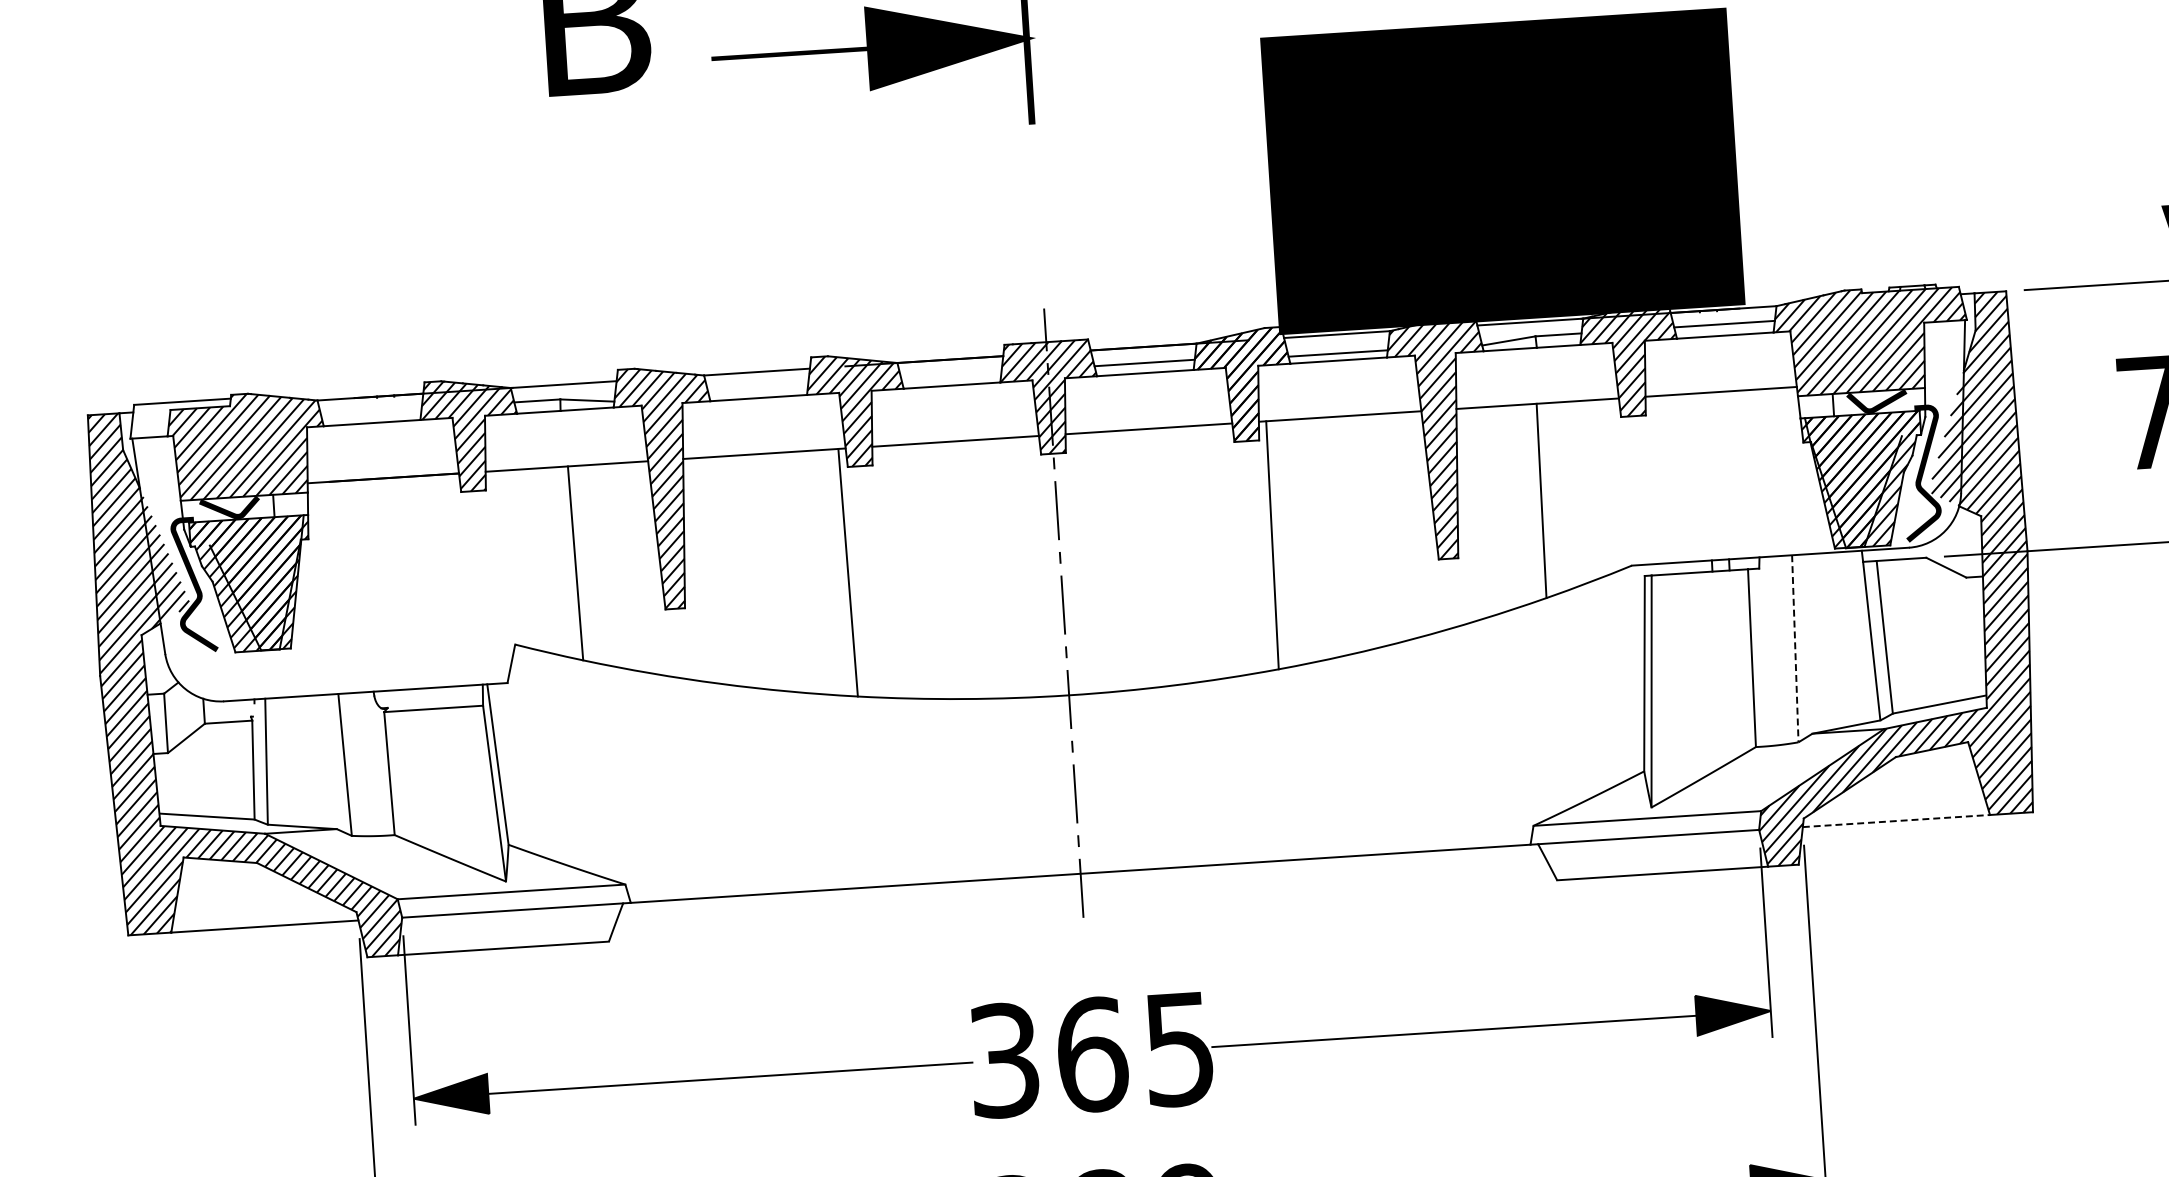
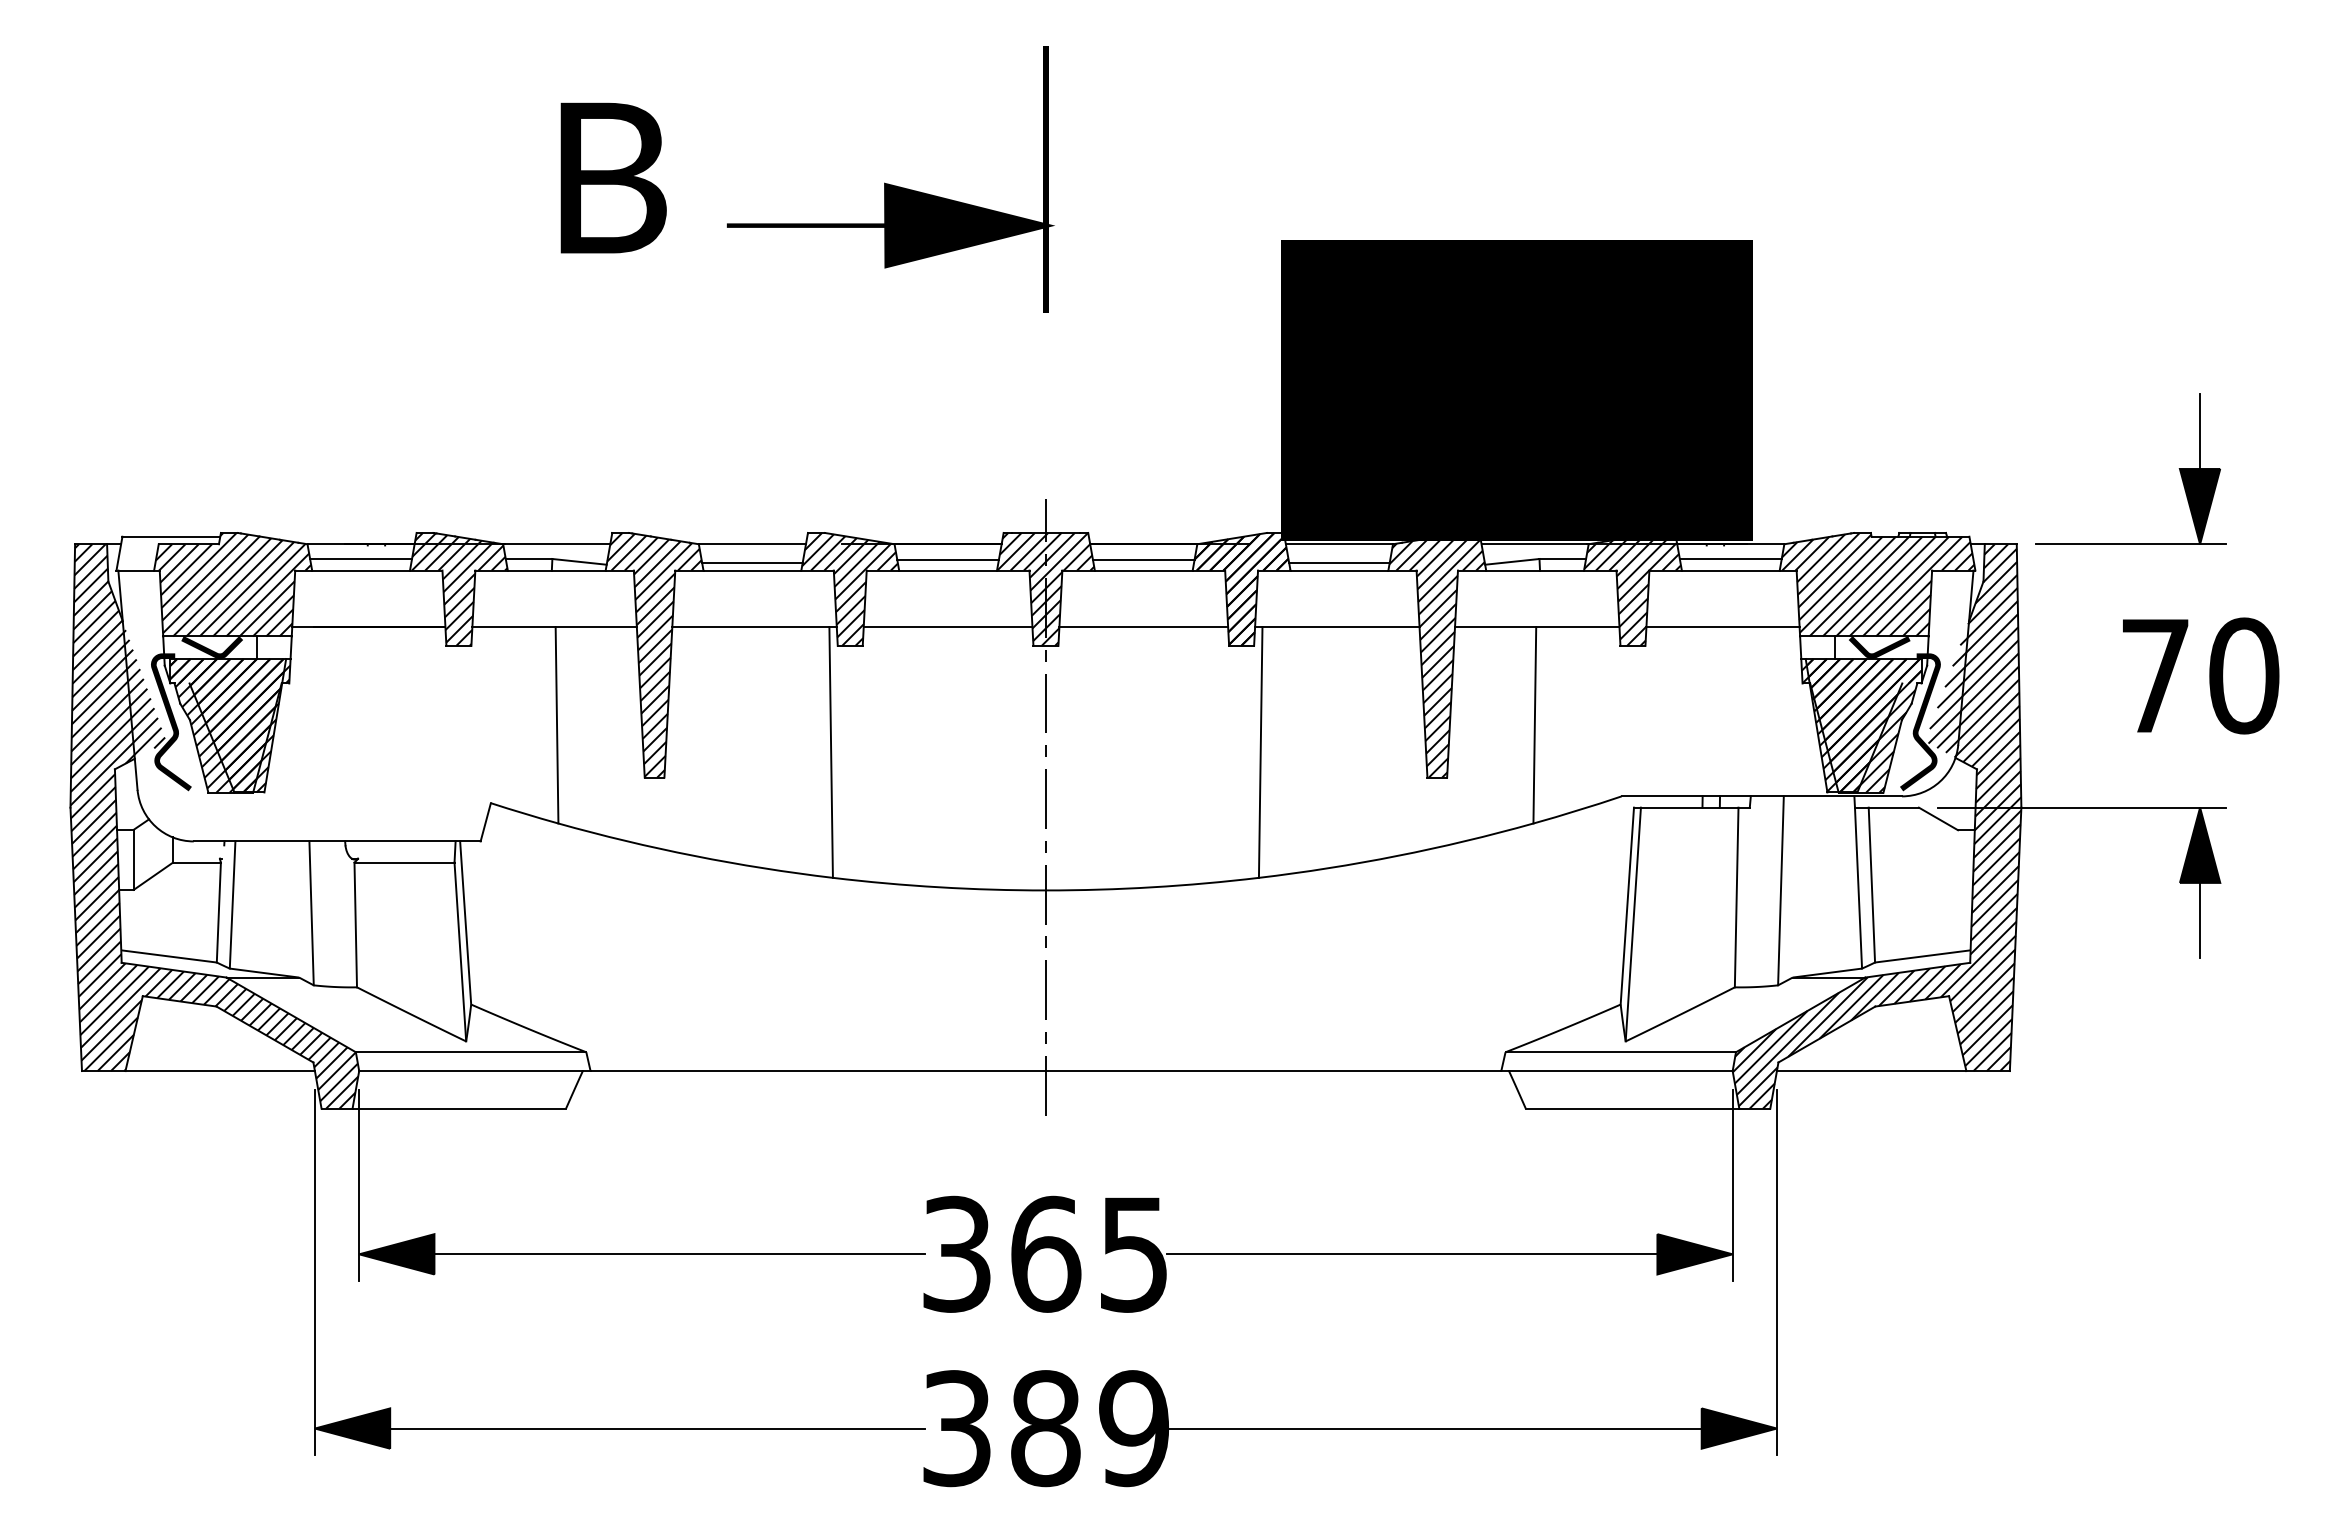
line: (950, 375) -> (947, 560), added
line: (758, 391) -> (752, 563), added
line: (371, 412) -> (361, 559), added
line: (1794, 648) -> (1780, 890), dashed -> solid
line: (1896, 821) -> (1871, 1071), dashed -> solid

